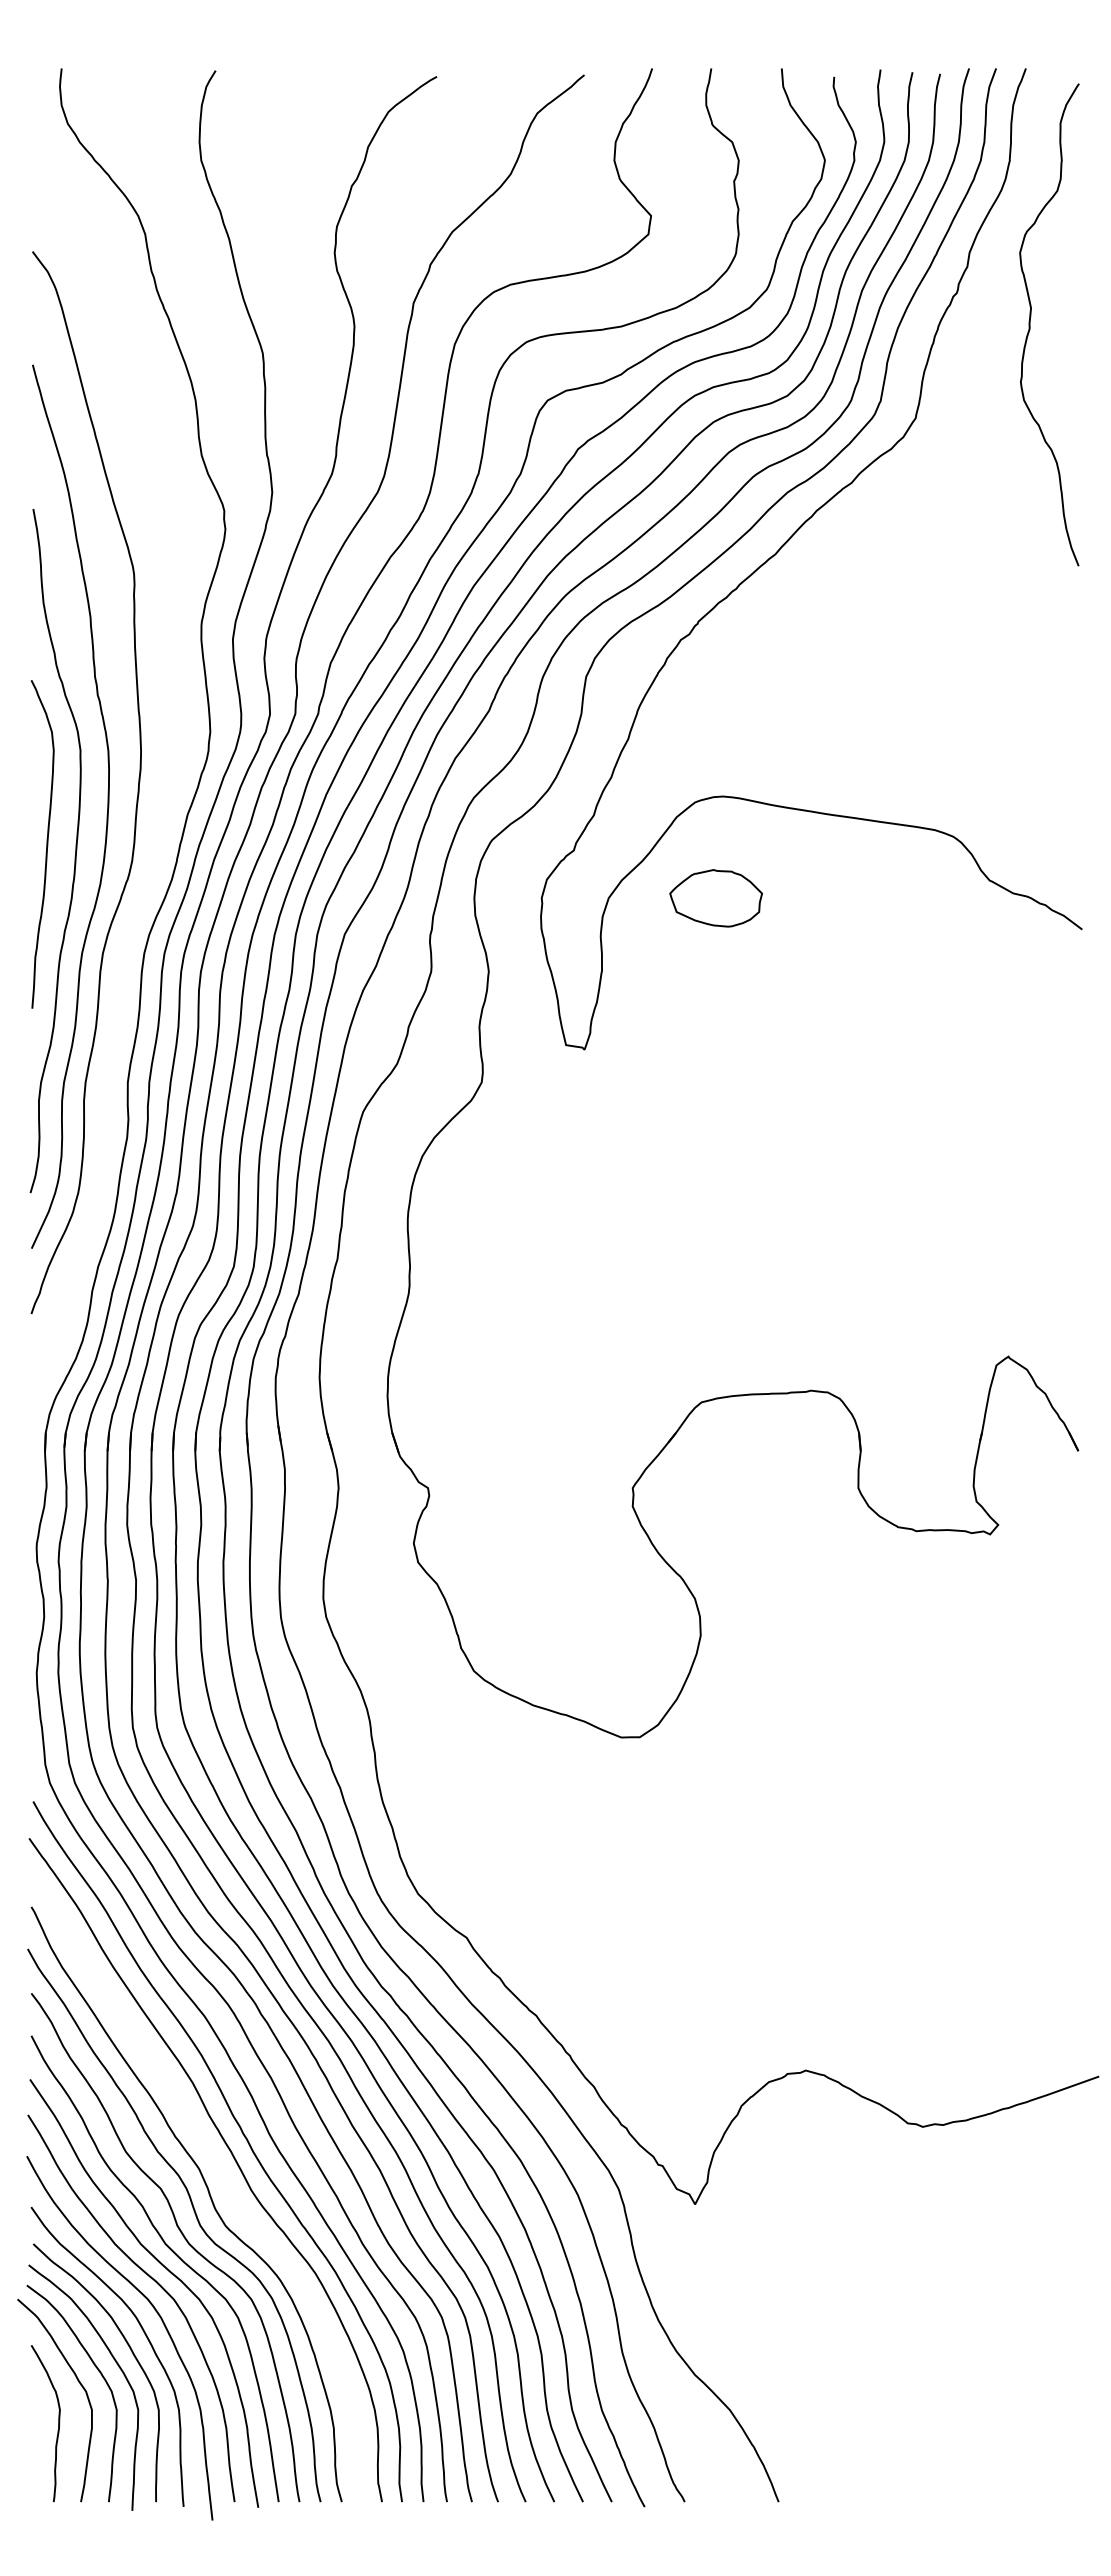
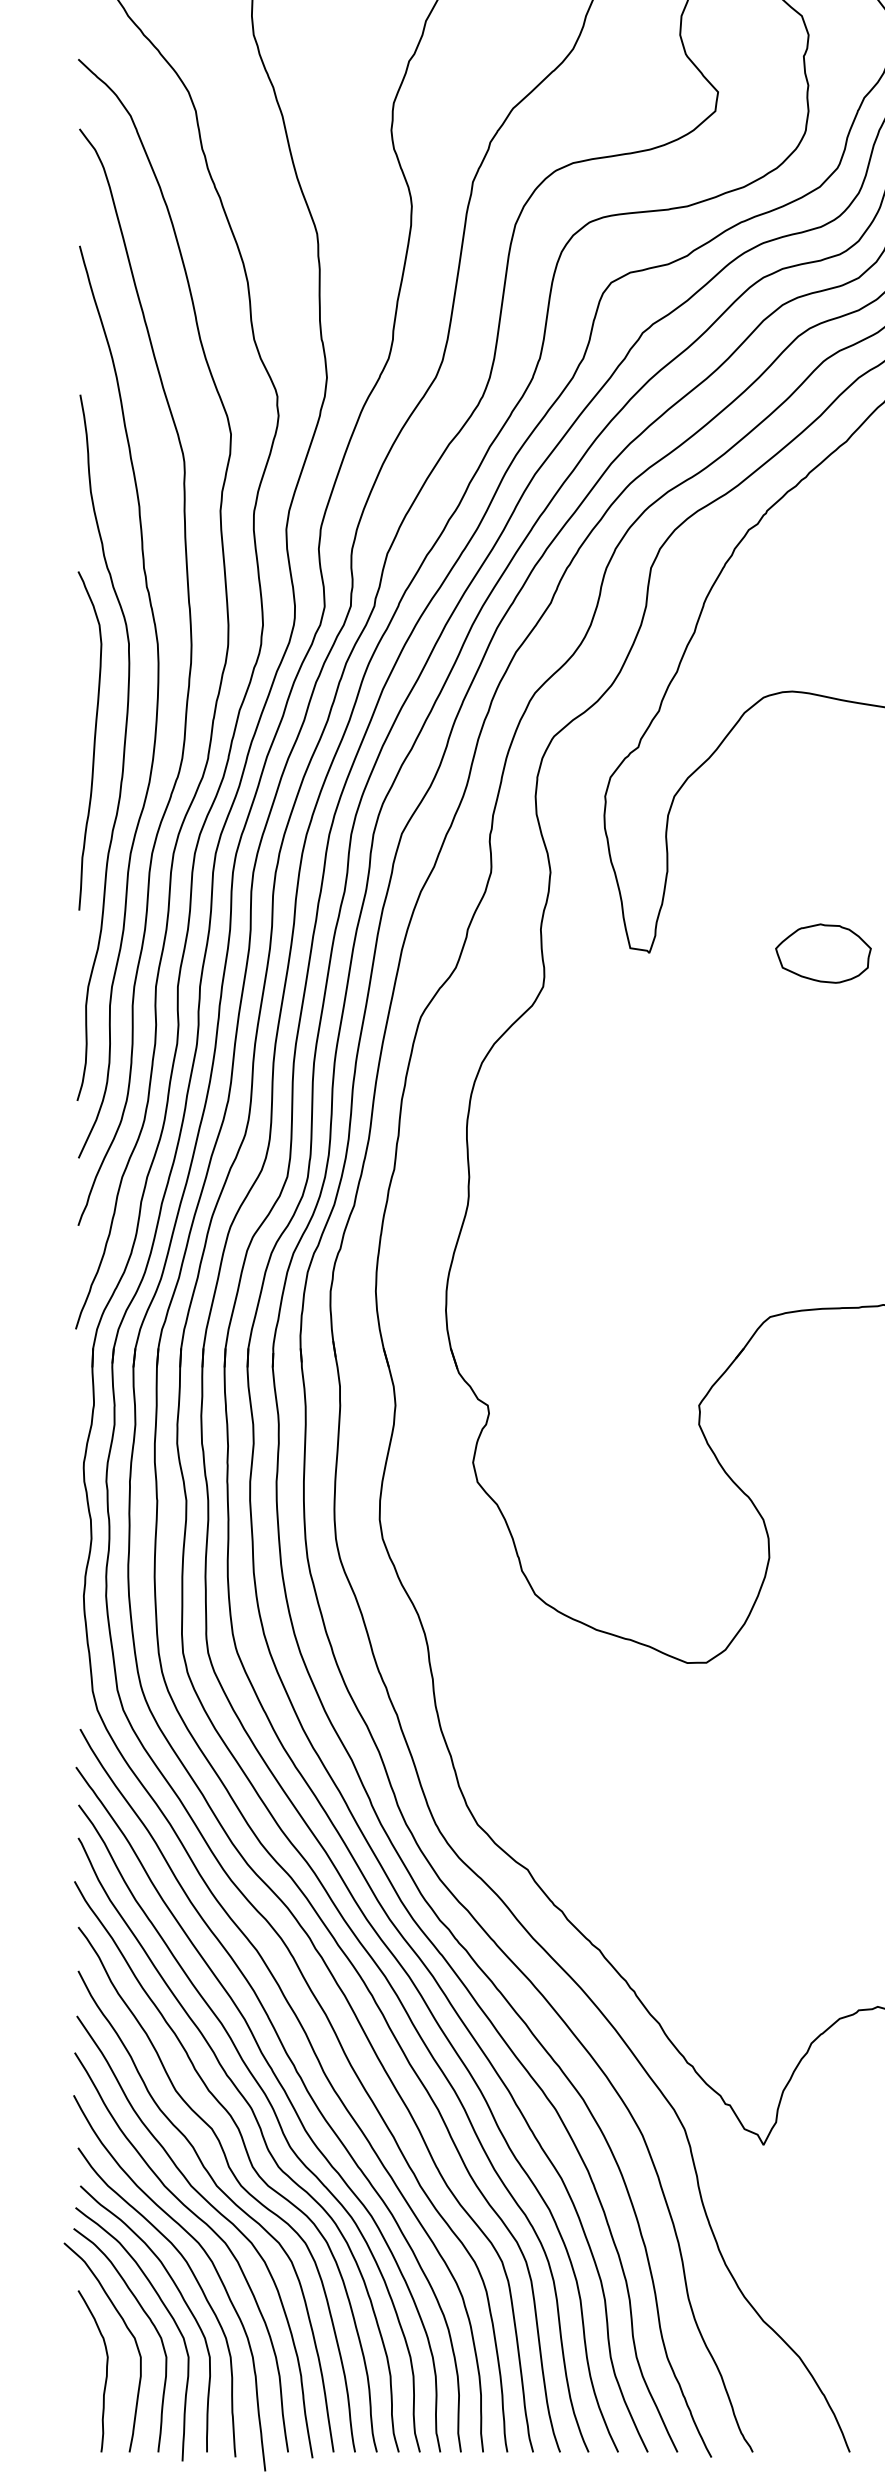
curve: (163, 810) -> (214, 705), added
part: (715, 898) -> (822, 953), moved
curve: (223, 2180) -> (276, 2120), added

